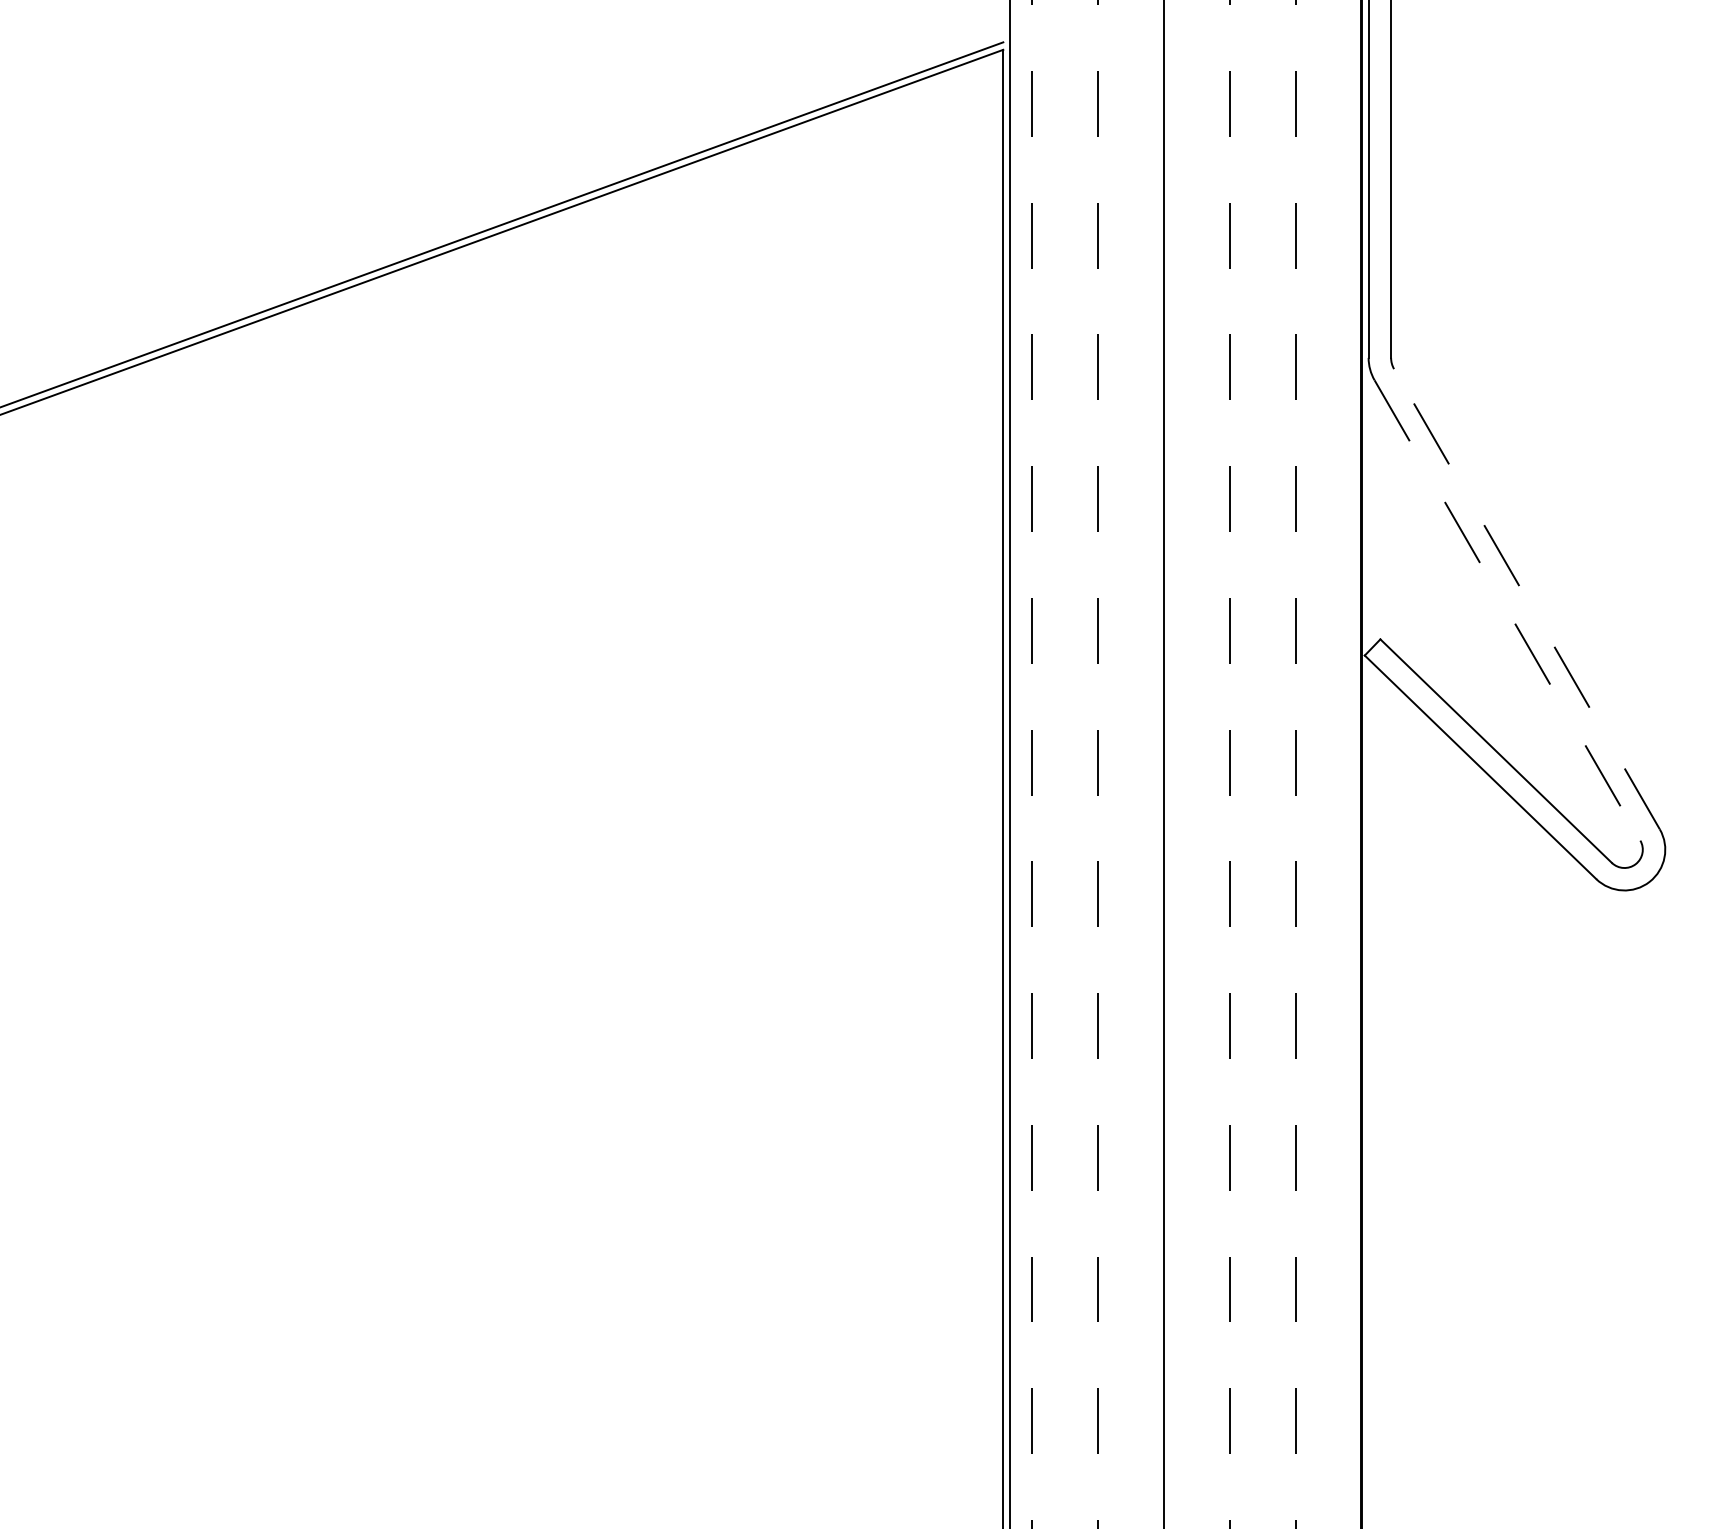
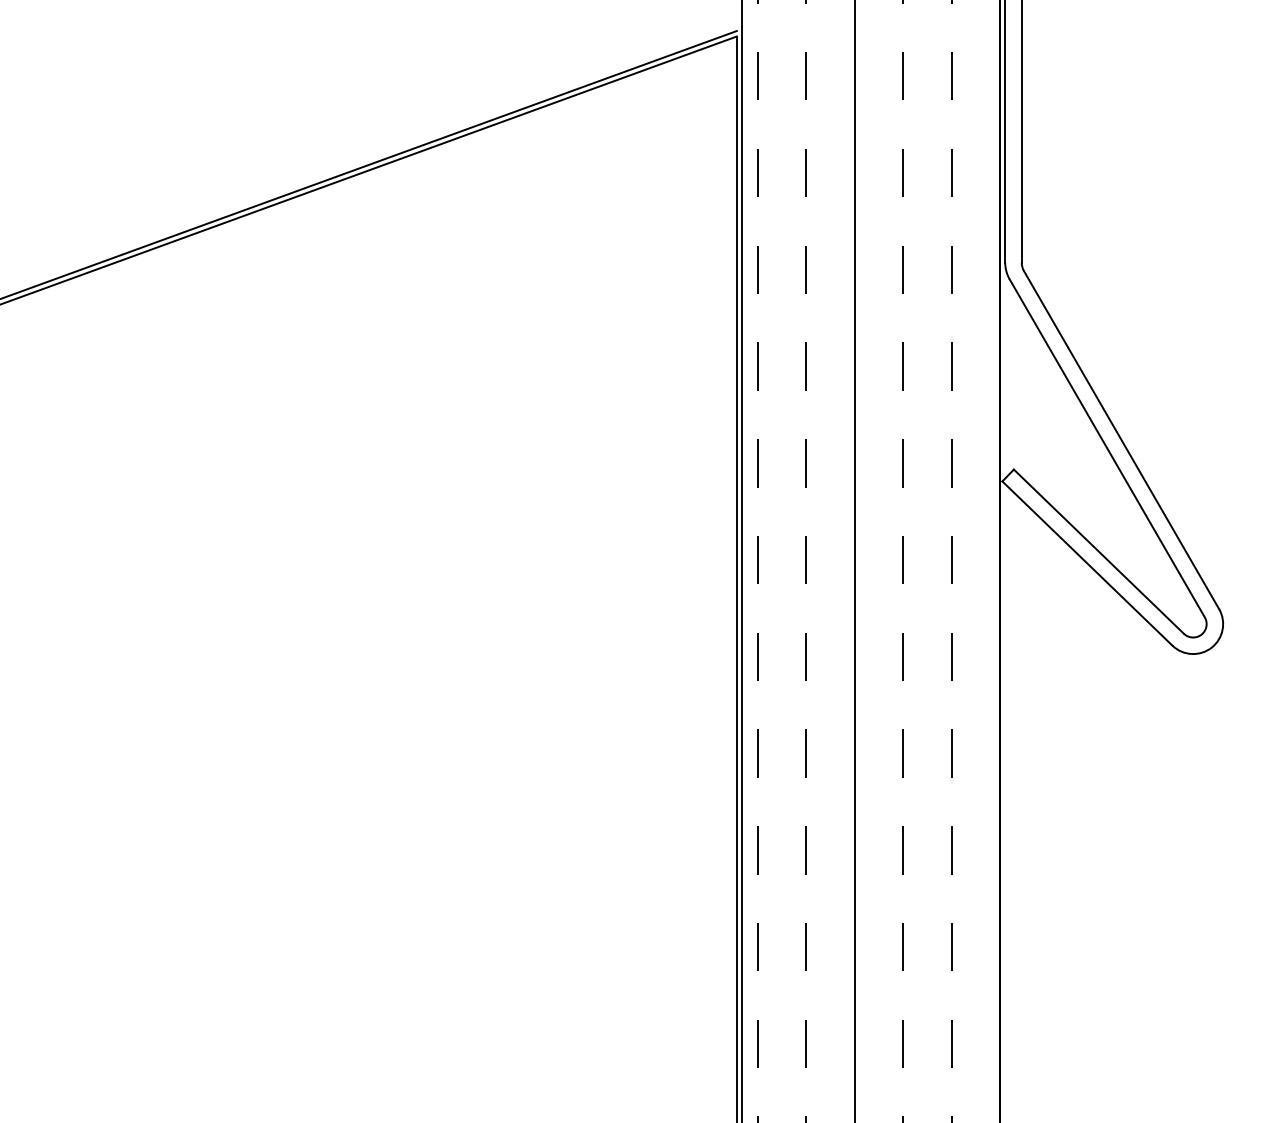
line: (1526, 598) -> (1121, 439), dashed -> solid
line: (1507, 610) -> (1107, 448), dashed -> solid

